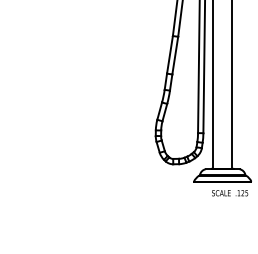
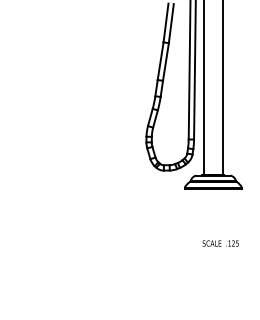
text: (229, 193) -> (220, 243), moved

